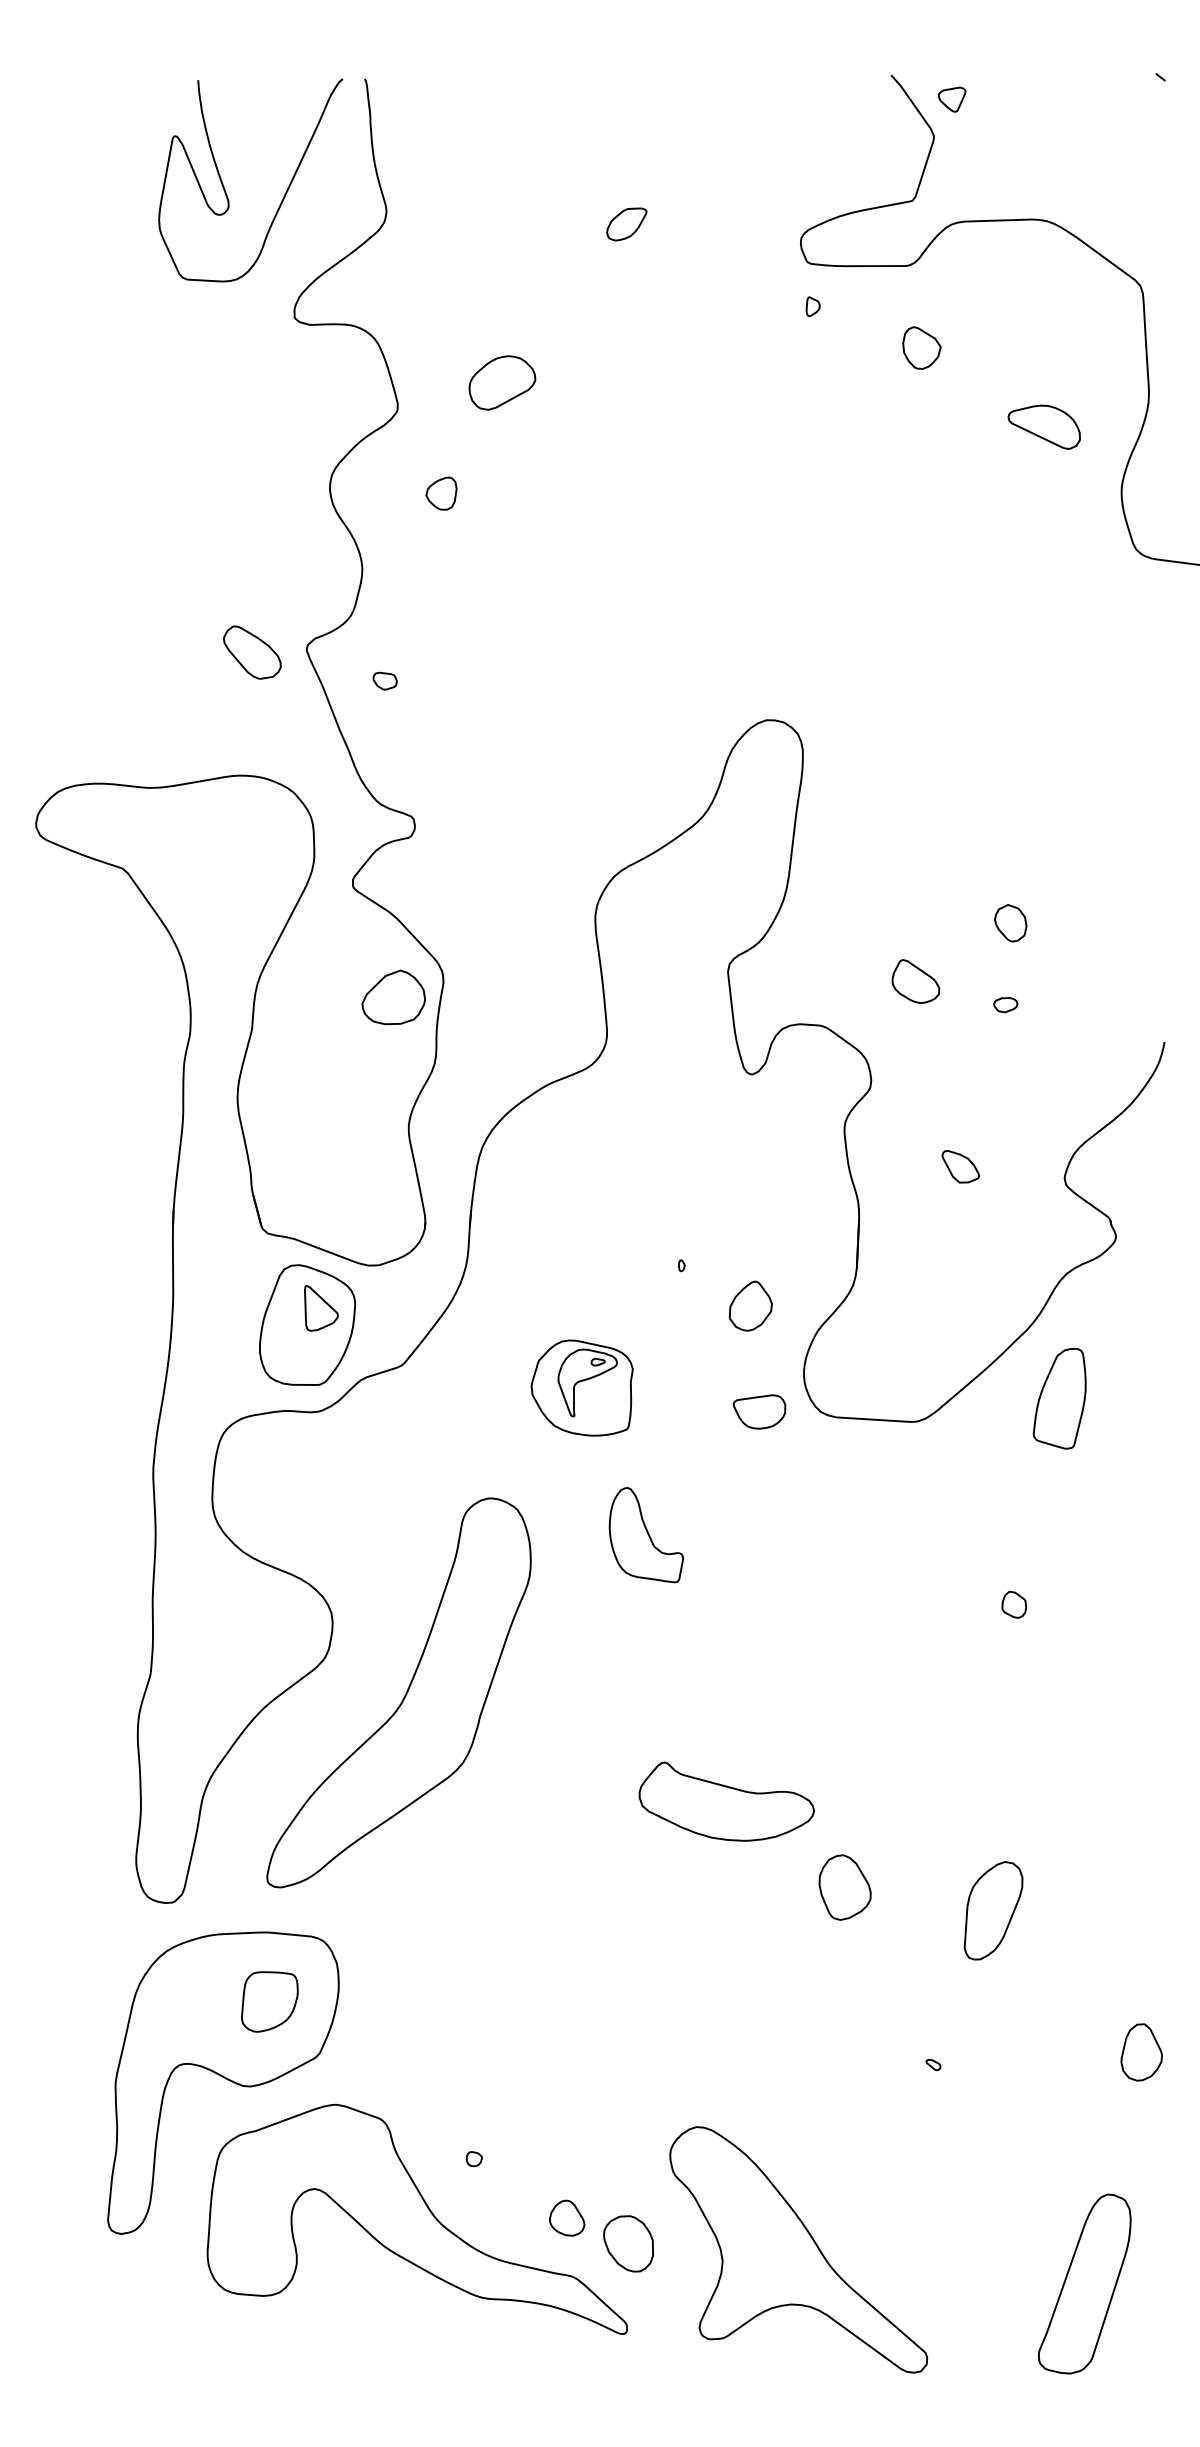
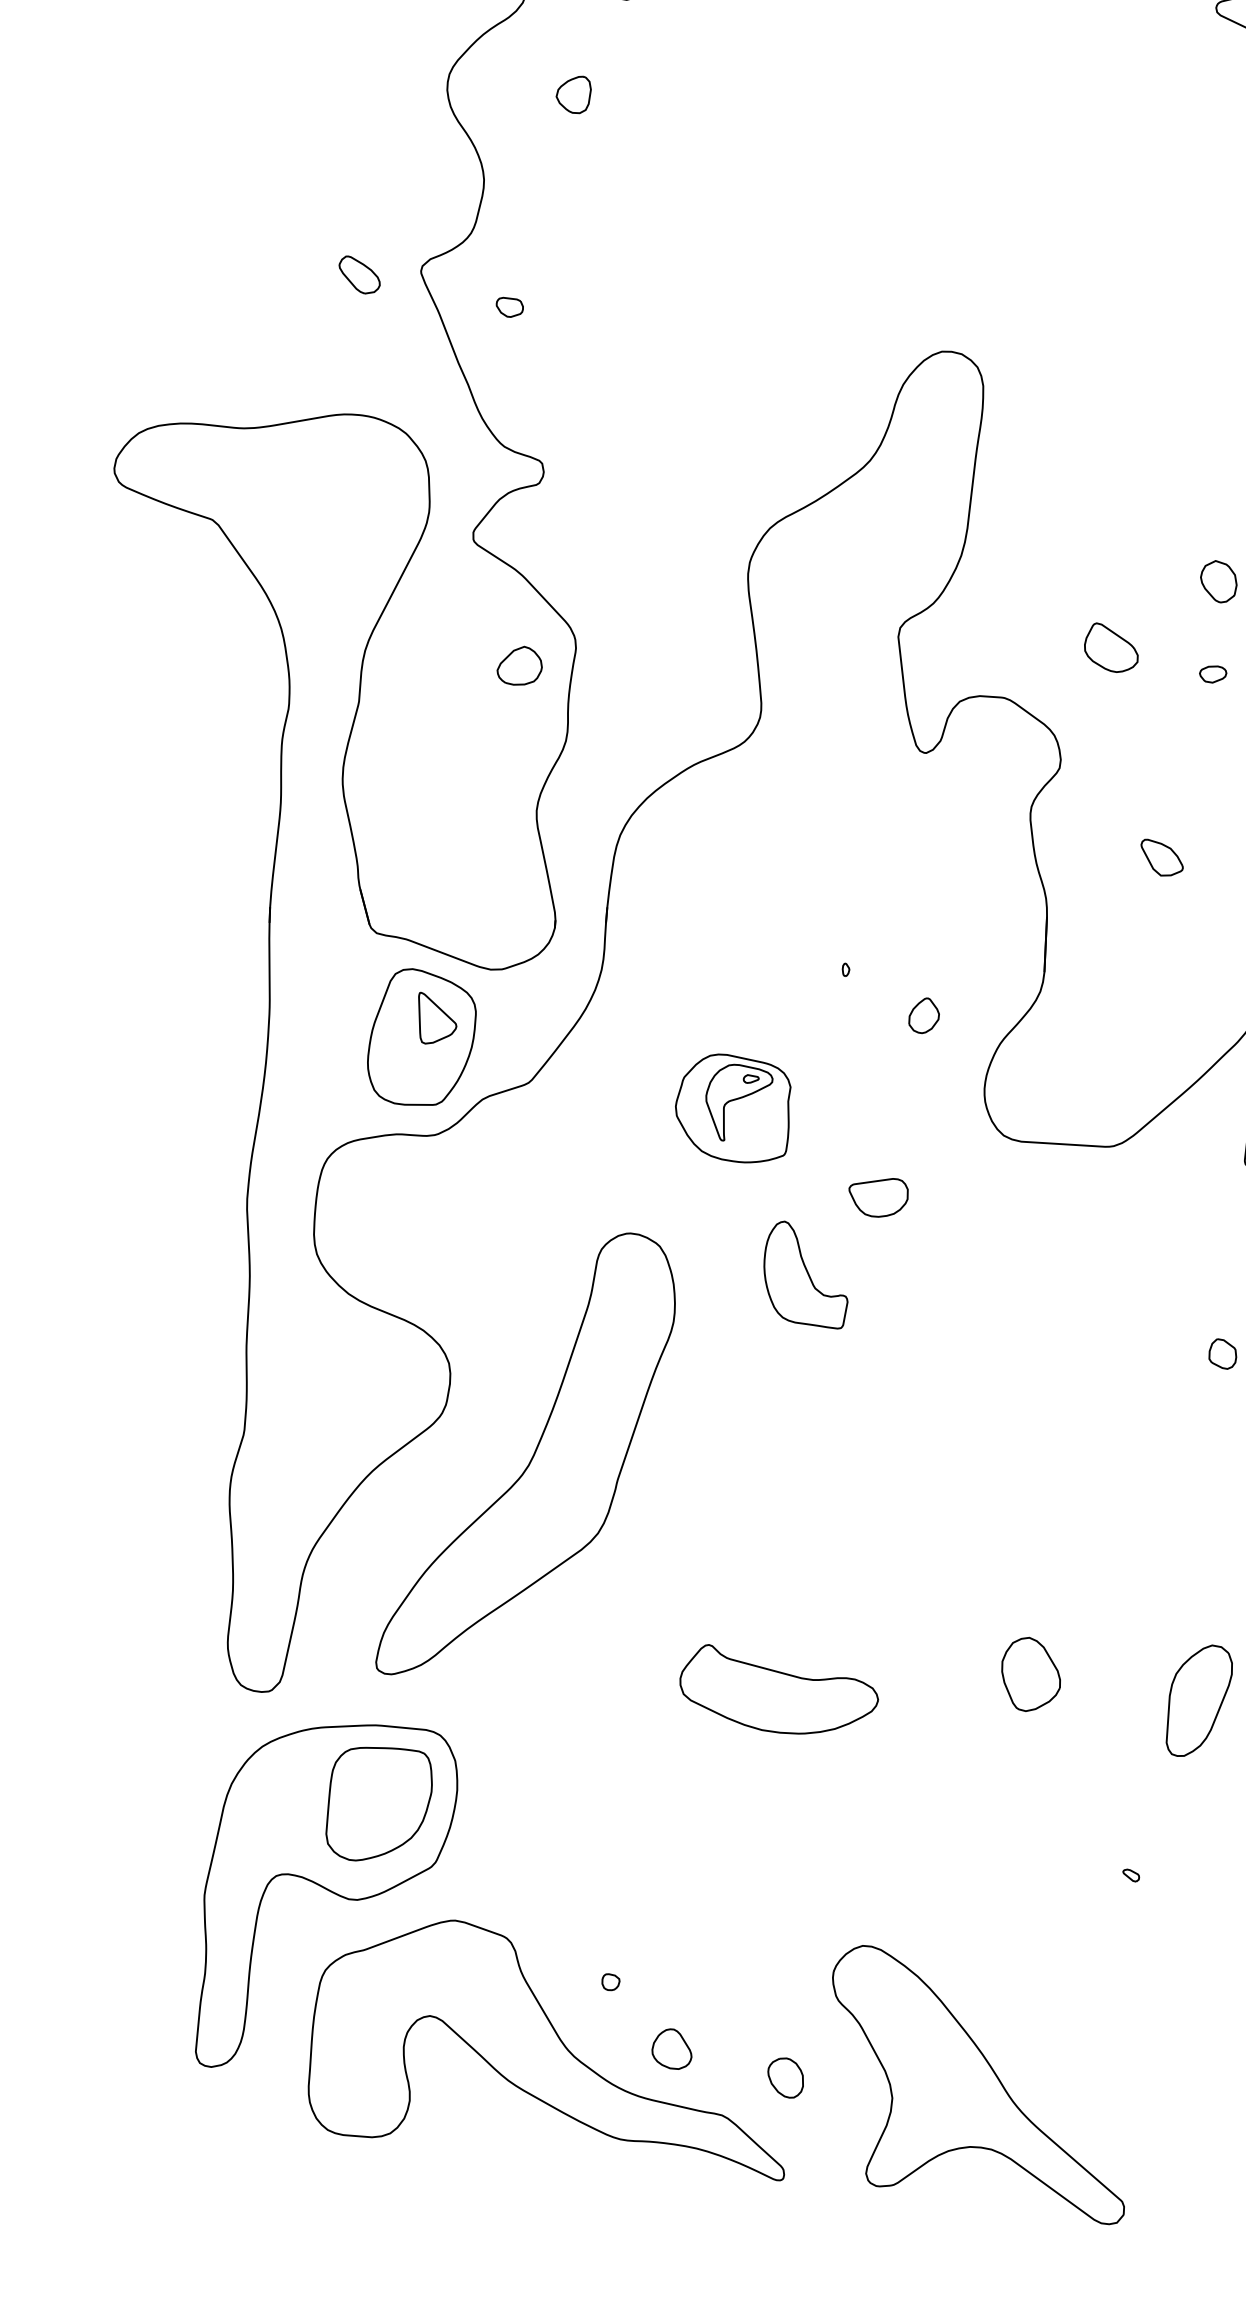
part: (252, 652) -> (359, 274), size x0.62
part: (393, 997) -> (519, 665), size x0.62
part: (750, 1306) -> (923, 1016), size x0.62
part: (759, 1411) -> (878, 1197), moved
part: (726, 1801) -> (778, 1689), moved
part: (269, 2001) -> (378, 1803), size x1.67
part: (567, 2217) -> (672, 2048), moved
part: (628, 2243) -> (785, 2077), size x0.62

